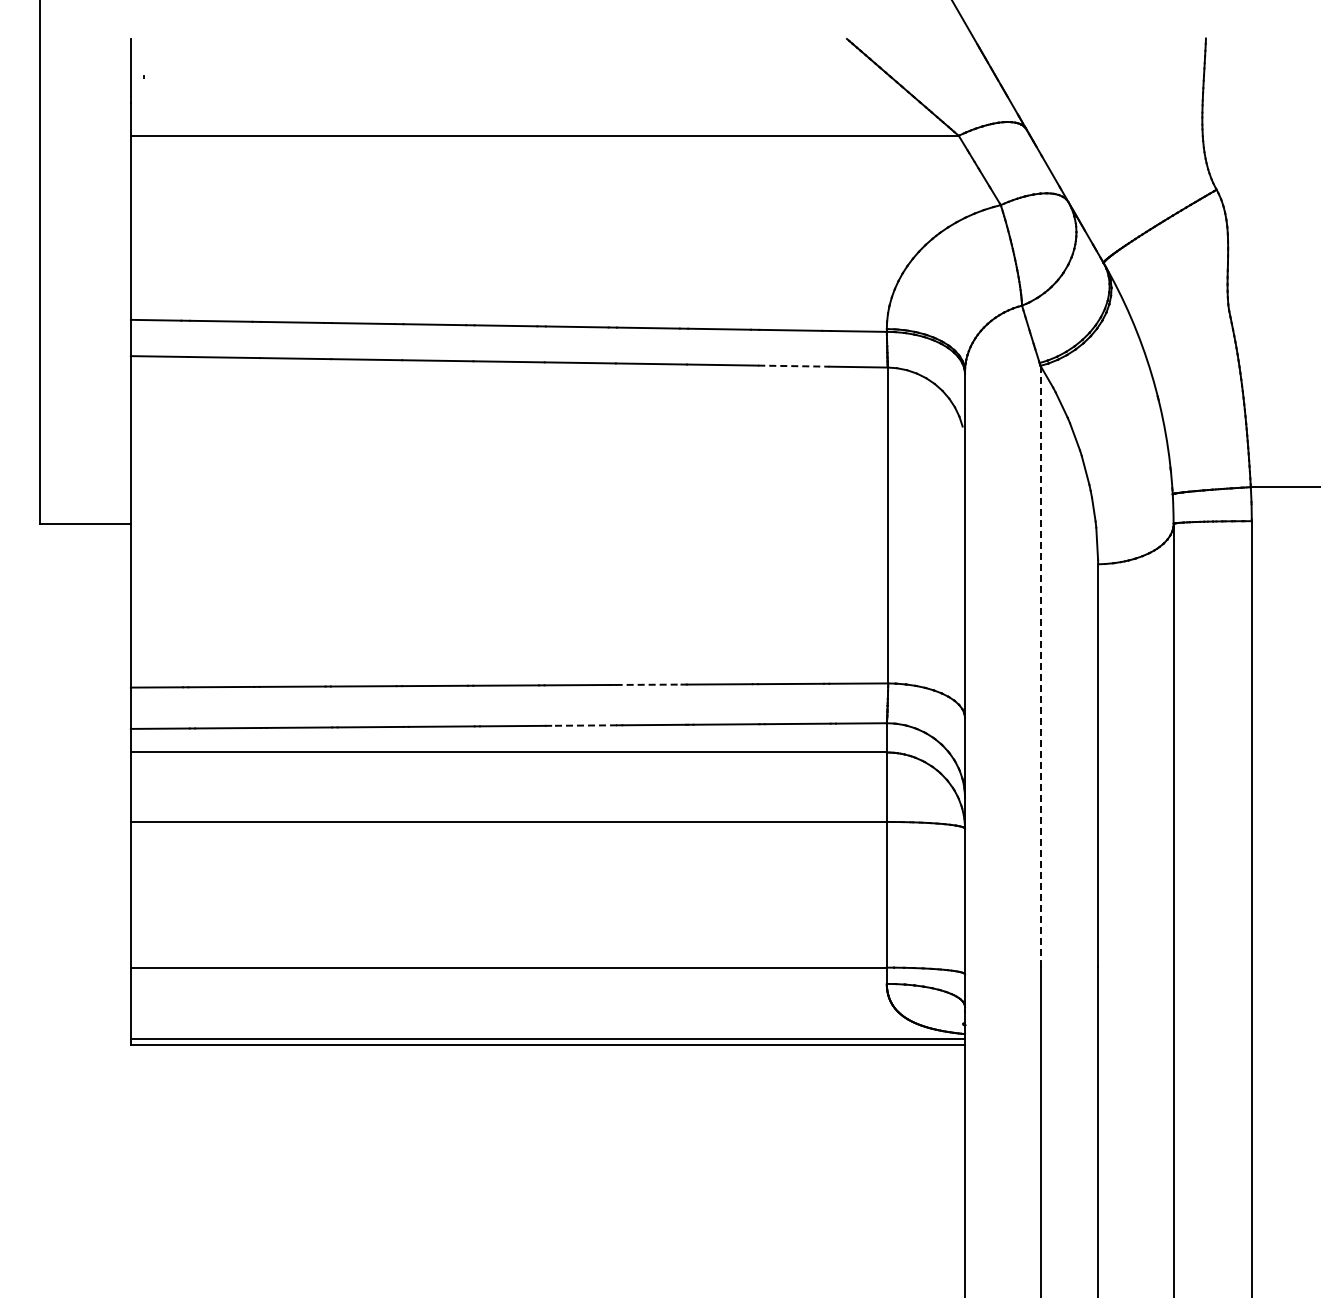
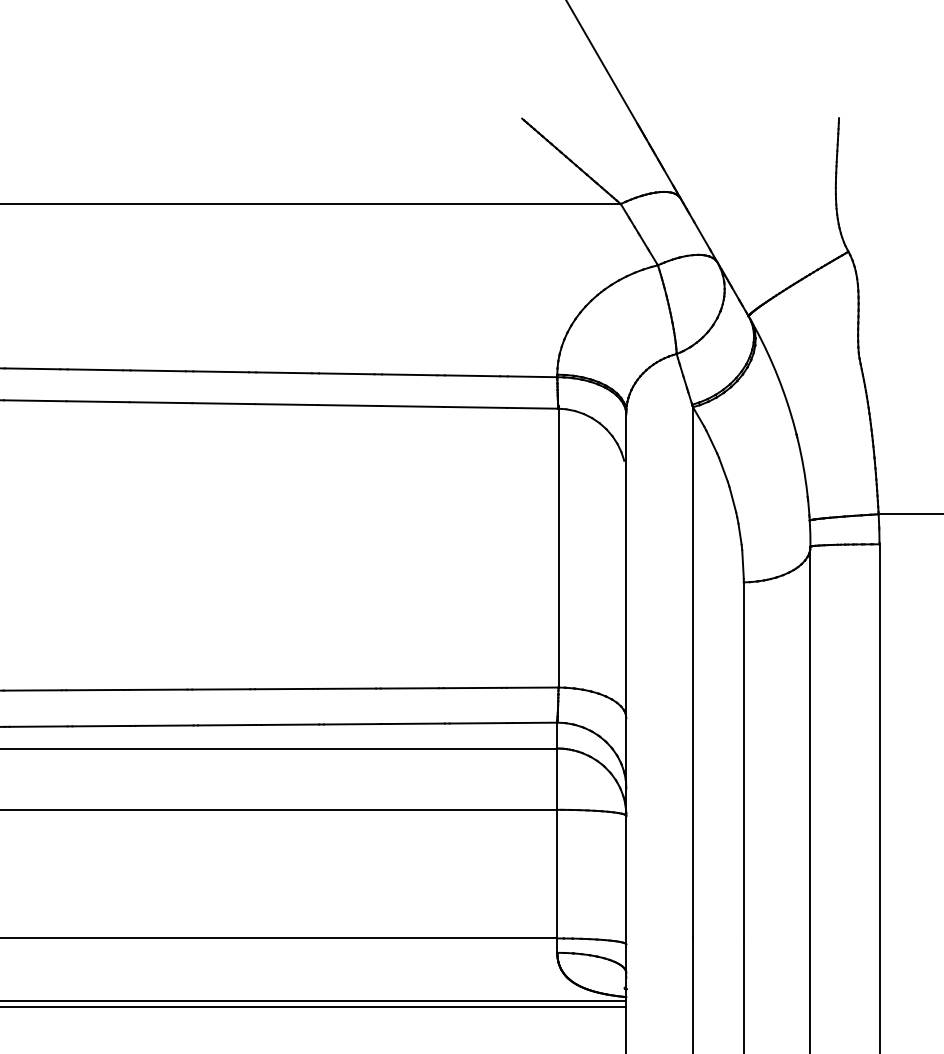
line: (793, 366) -> (474, 407), dashed -> solid
line: (1040, 666) -> (692, 672), dashed -> solid
line: (648, 684) -> (346, 688), dashed -> solid
line: (584, 725) -> (290, 724), dashed -> solid

